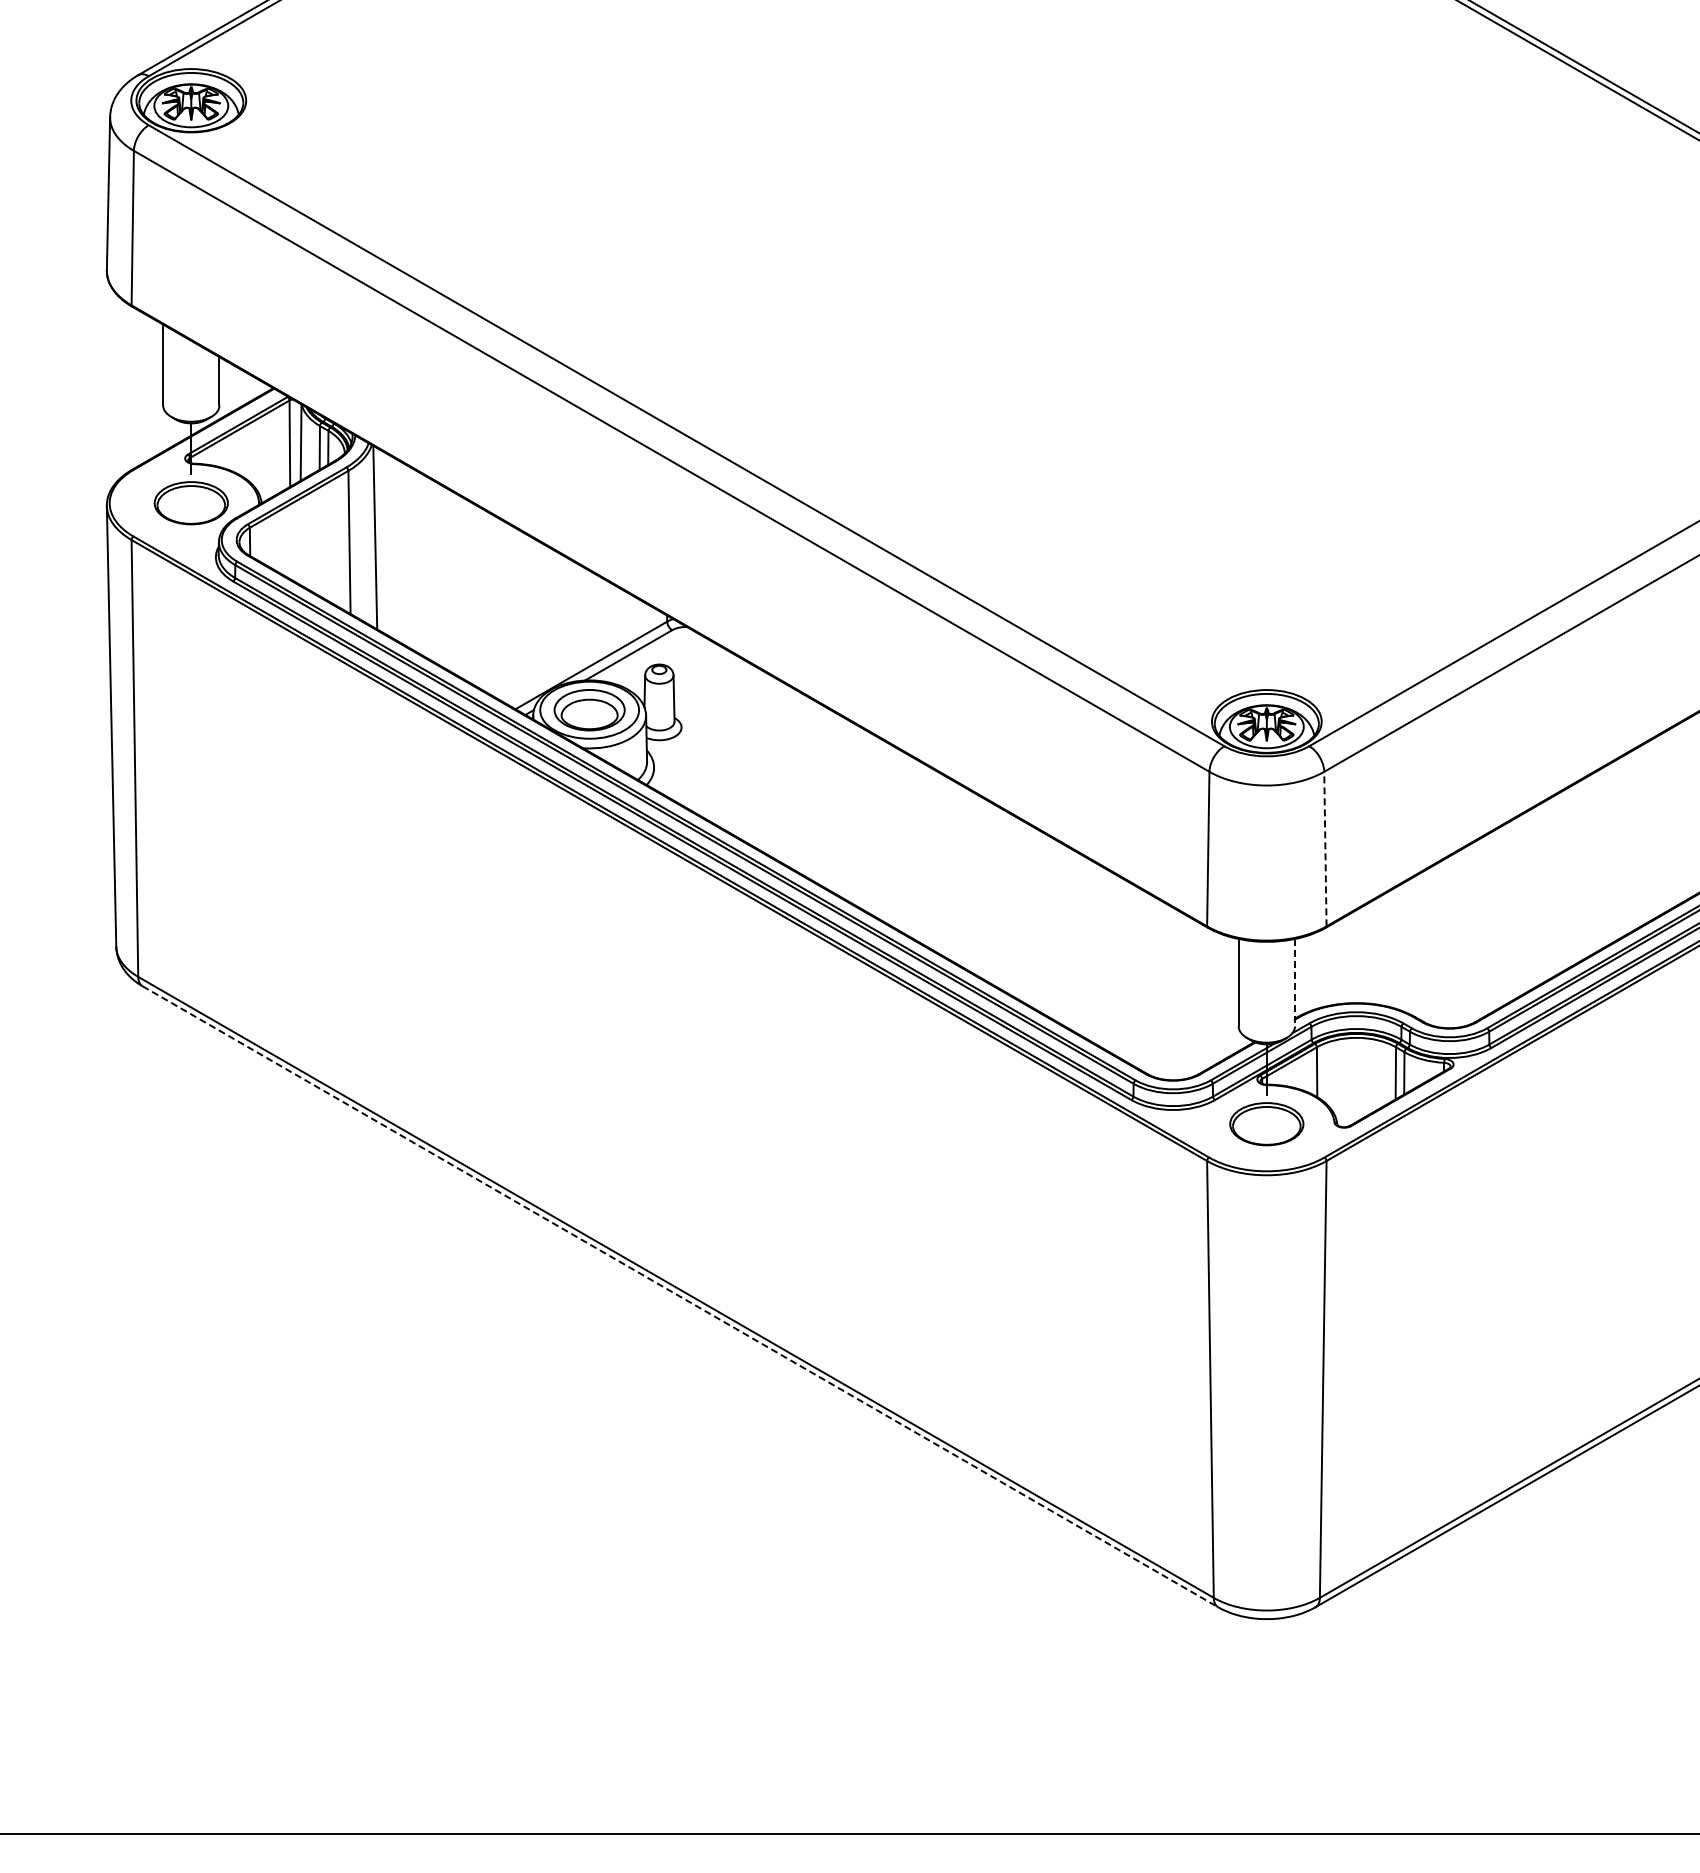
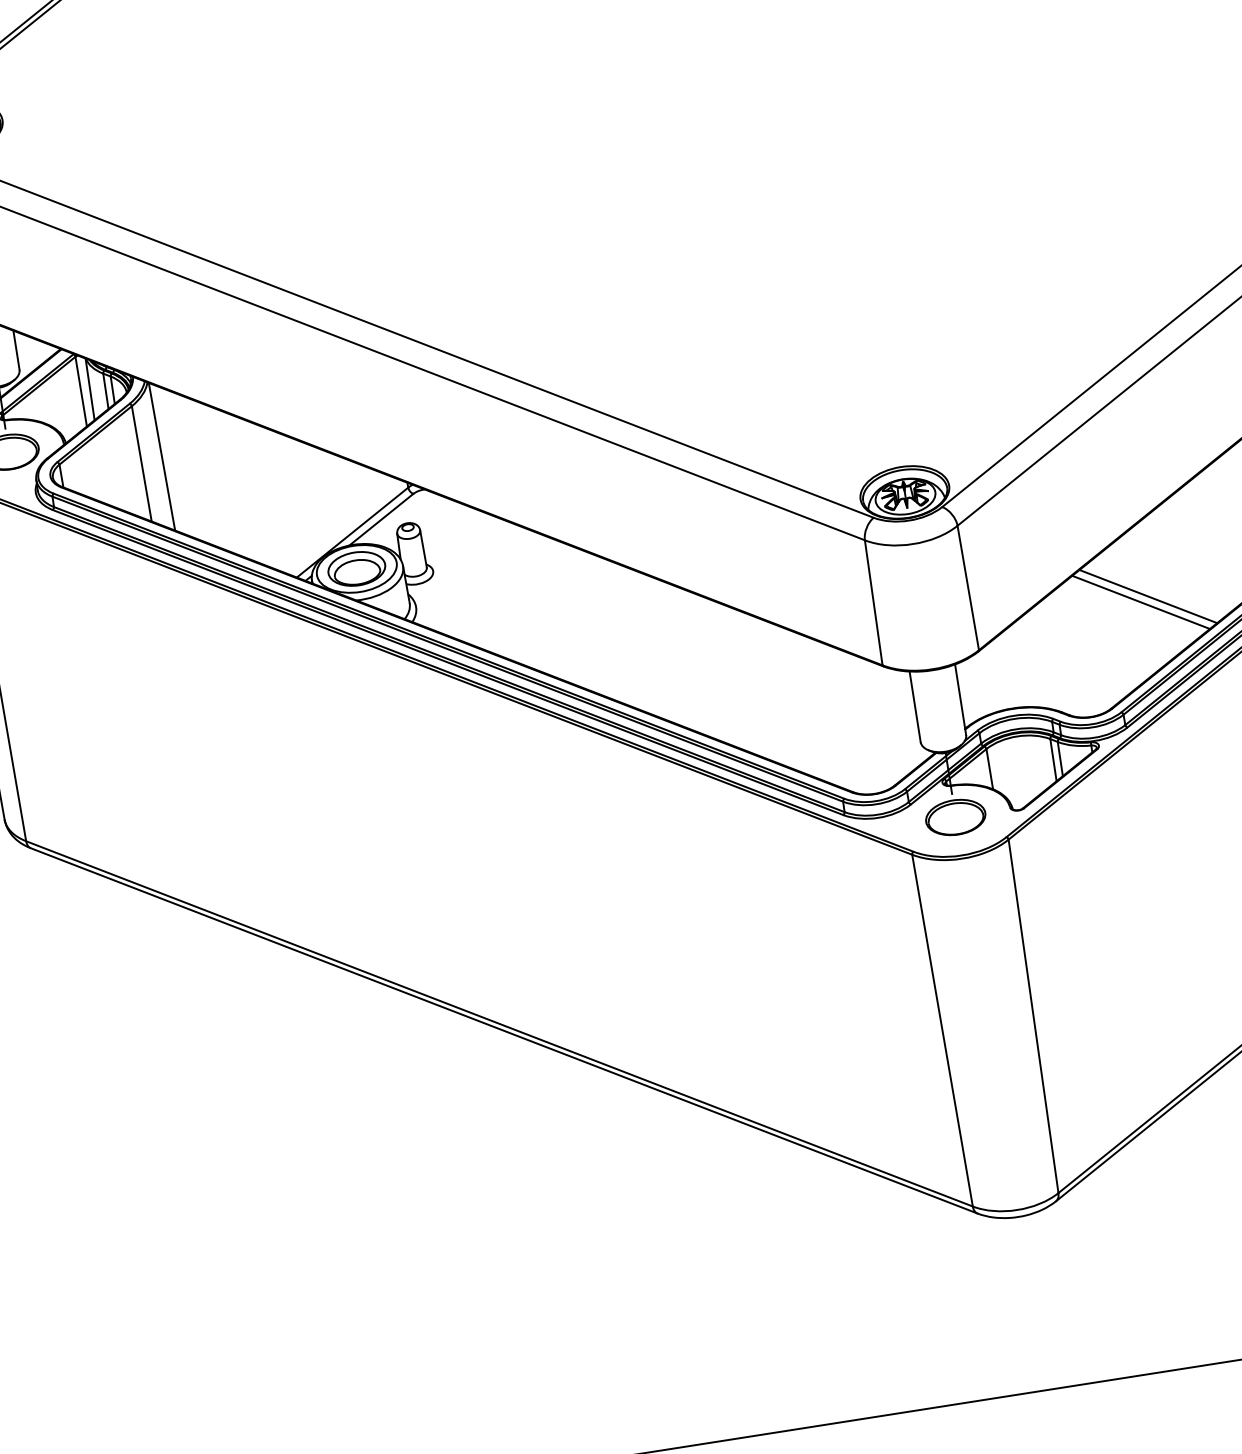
line: (1325, 848) -> (968, 587), dashed -> solid
line: (1541, 893) -> (1148, 596), added
line: (1531, 899) -> (1140, 602), added
line: (1295, 982) -> (960, 699), dashed -> solid
line: (680, 1296) -> (504, 1030), dashed -> solid

